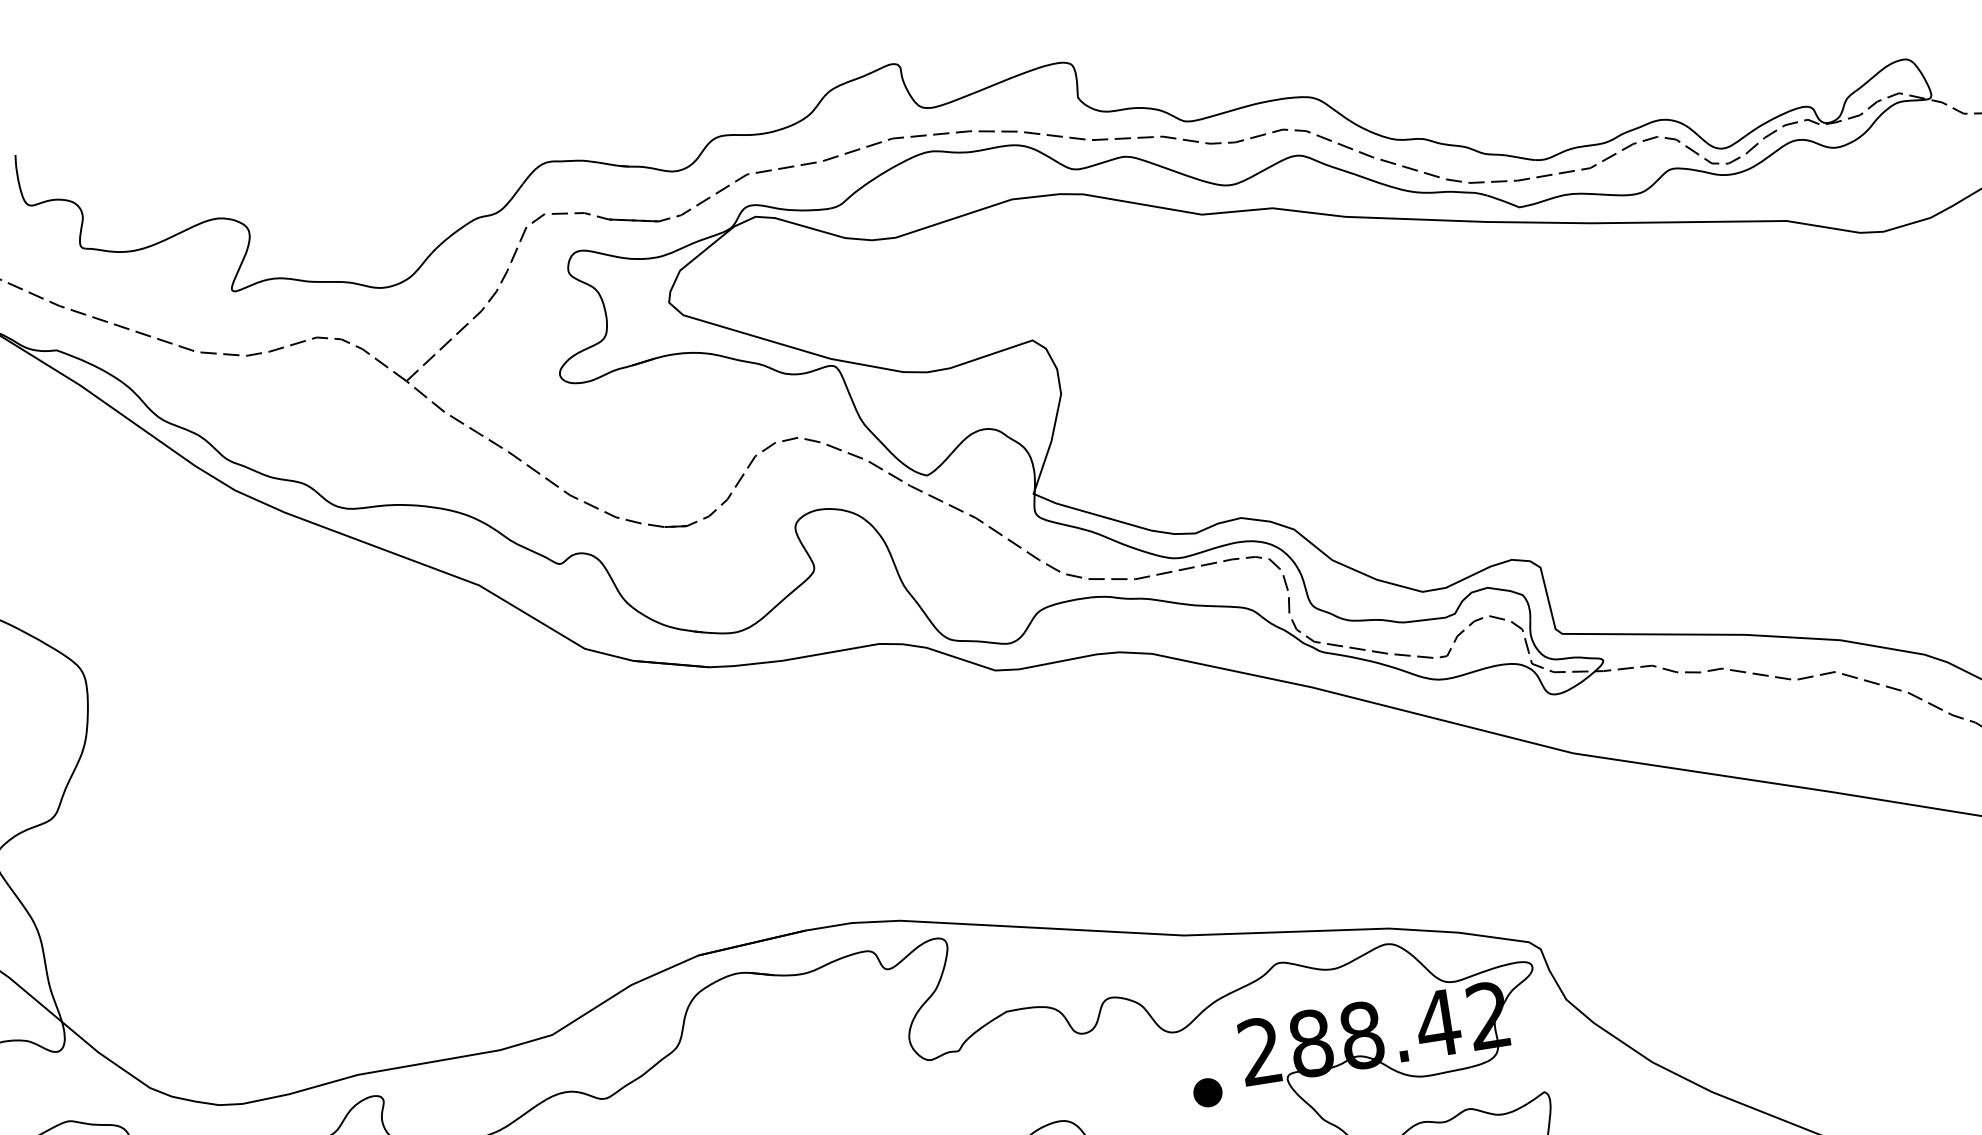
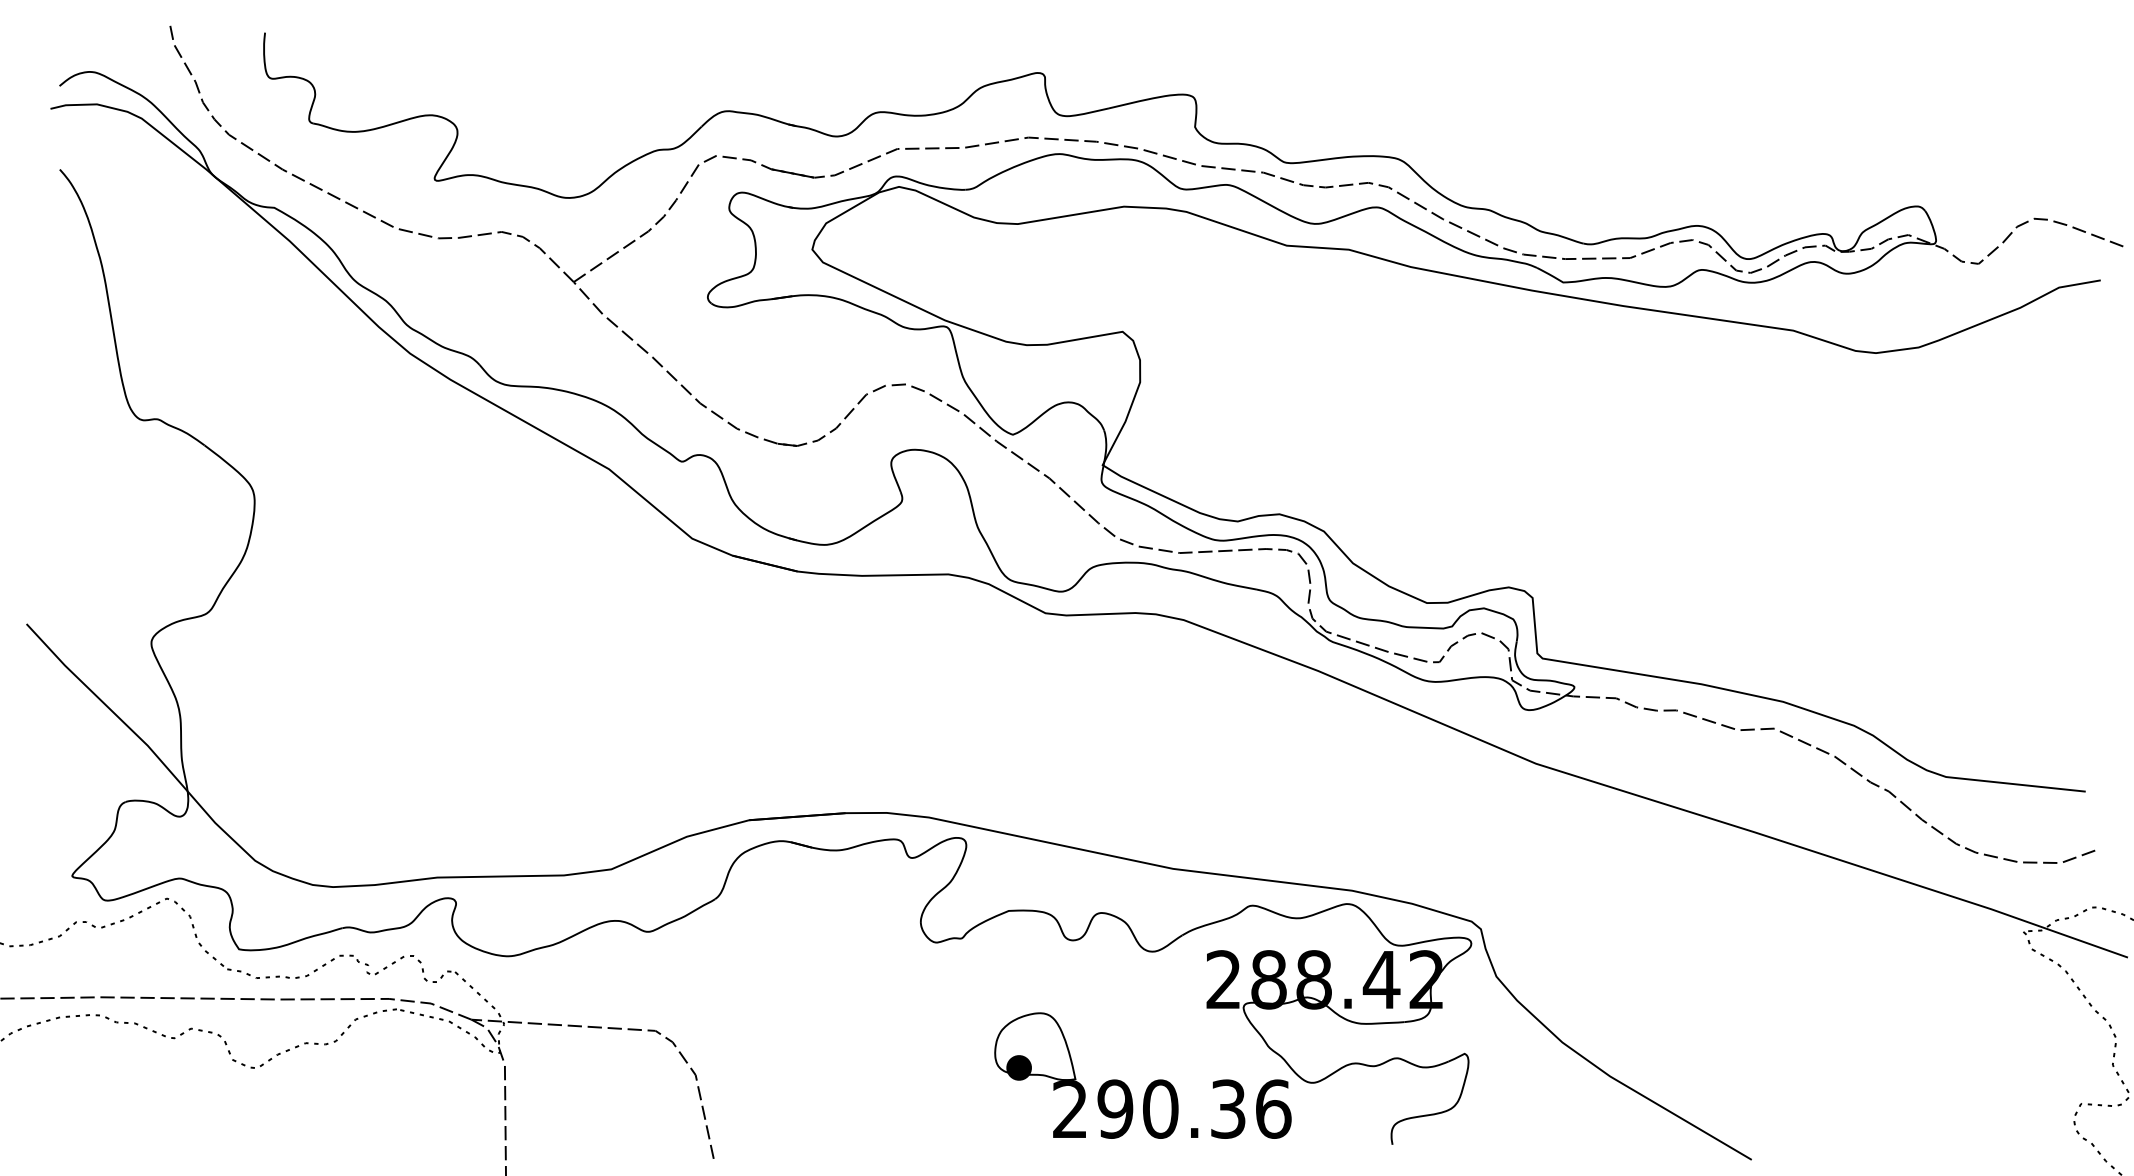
part: (1207, 1092) -> (1172, 1008), removed

